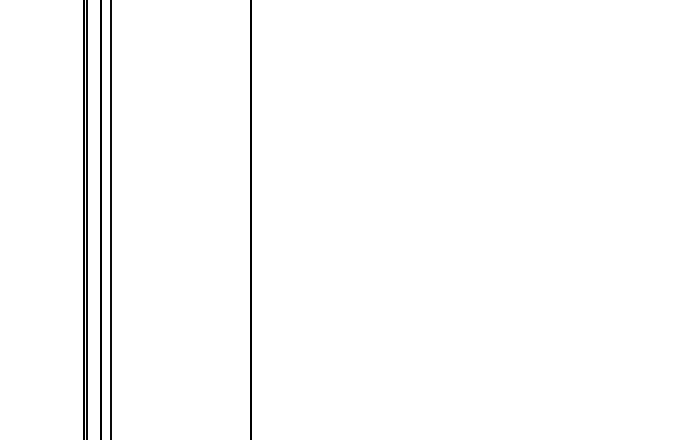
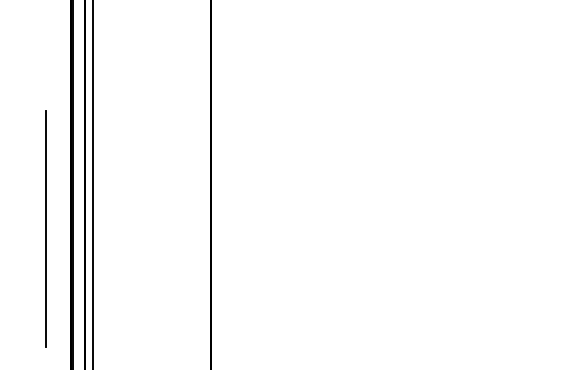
line: (54, 272) -> (45, 229), added

